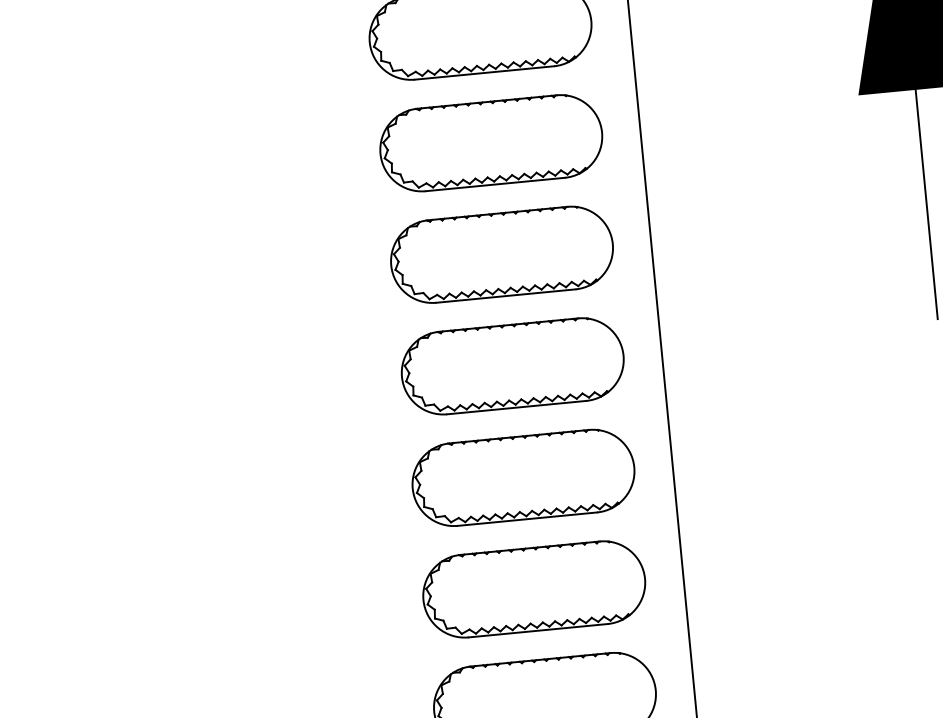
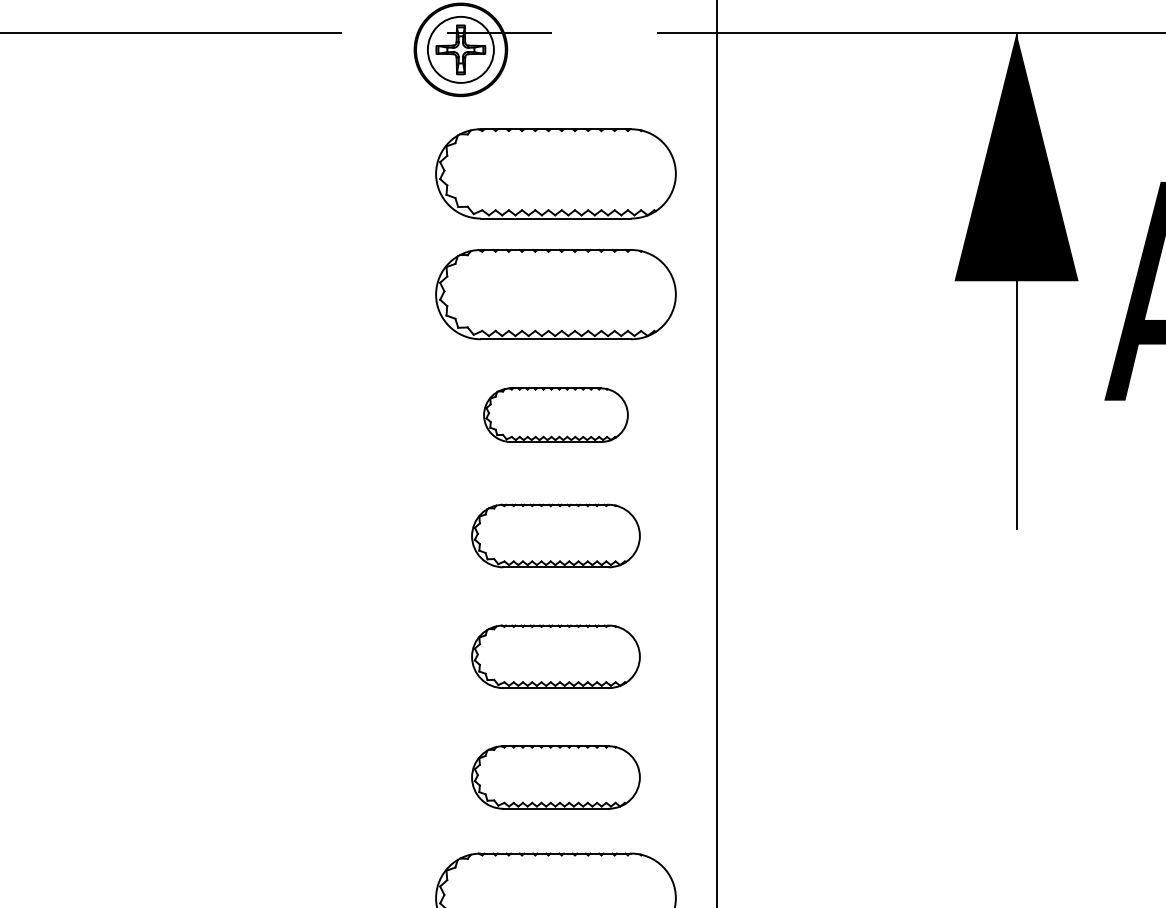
part: (501, 254) -> (555, 414), size x0.6
part: (512, 365) -> (555, 535), size x0.7
part: (523, 477) -> (555, 656), size x0.7
part: (533, 589) -> (555, 777), size x0.7

